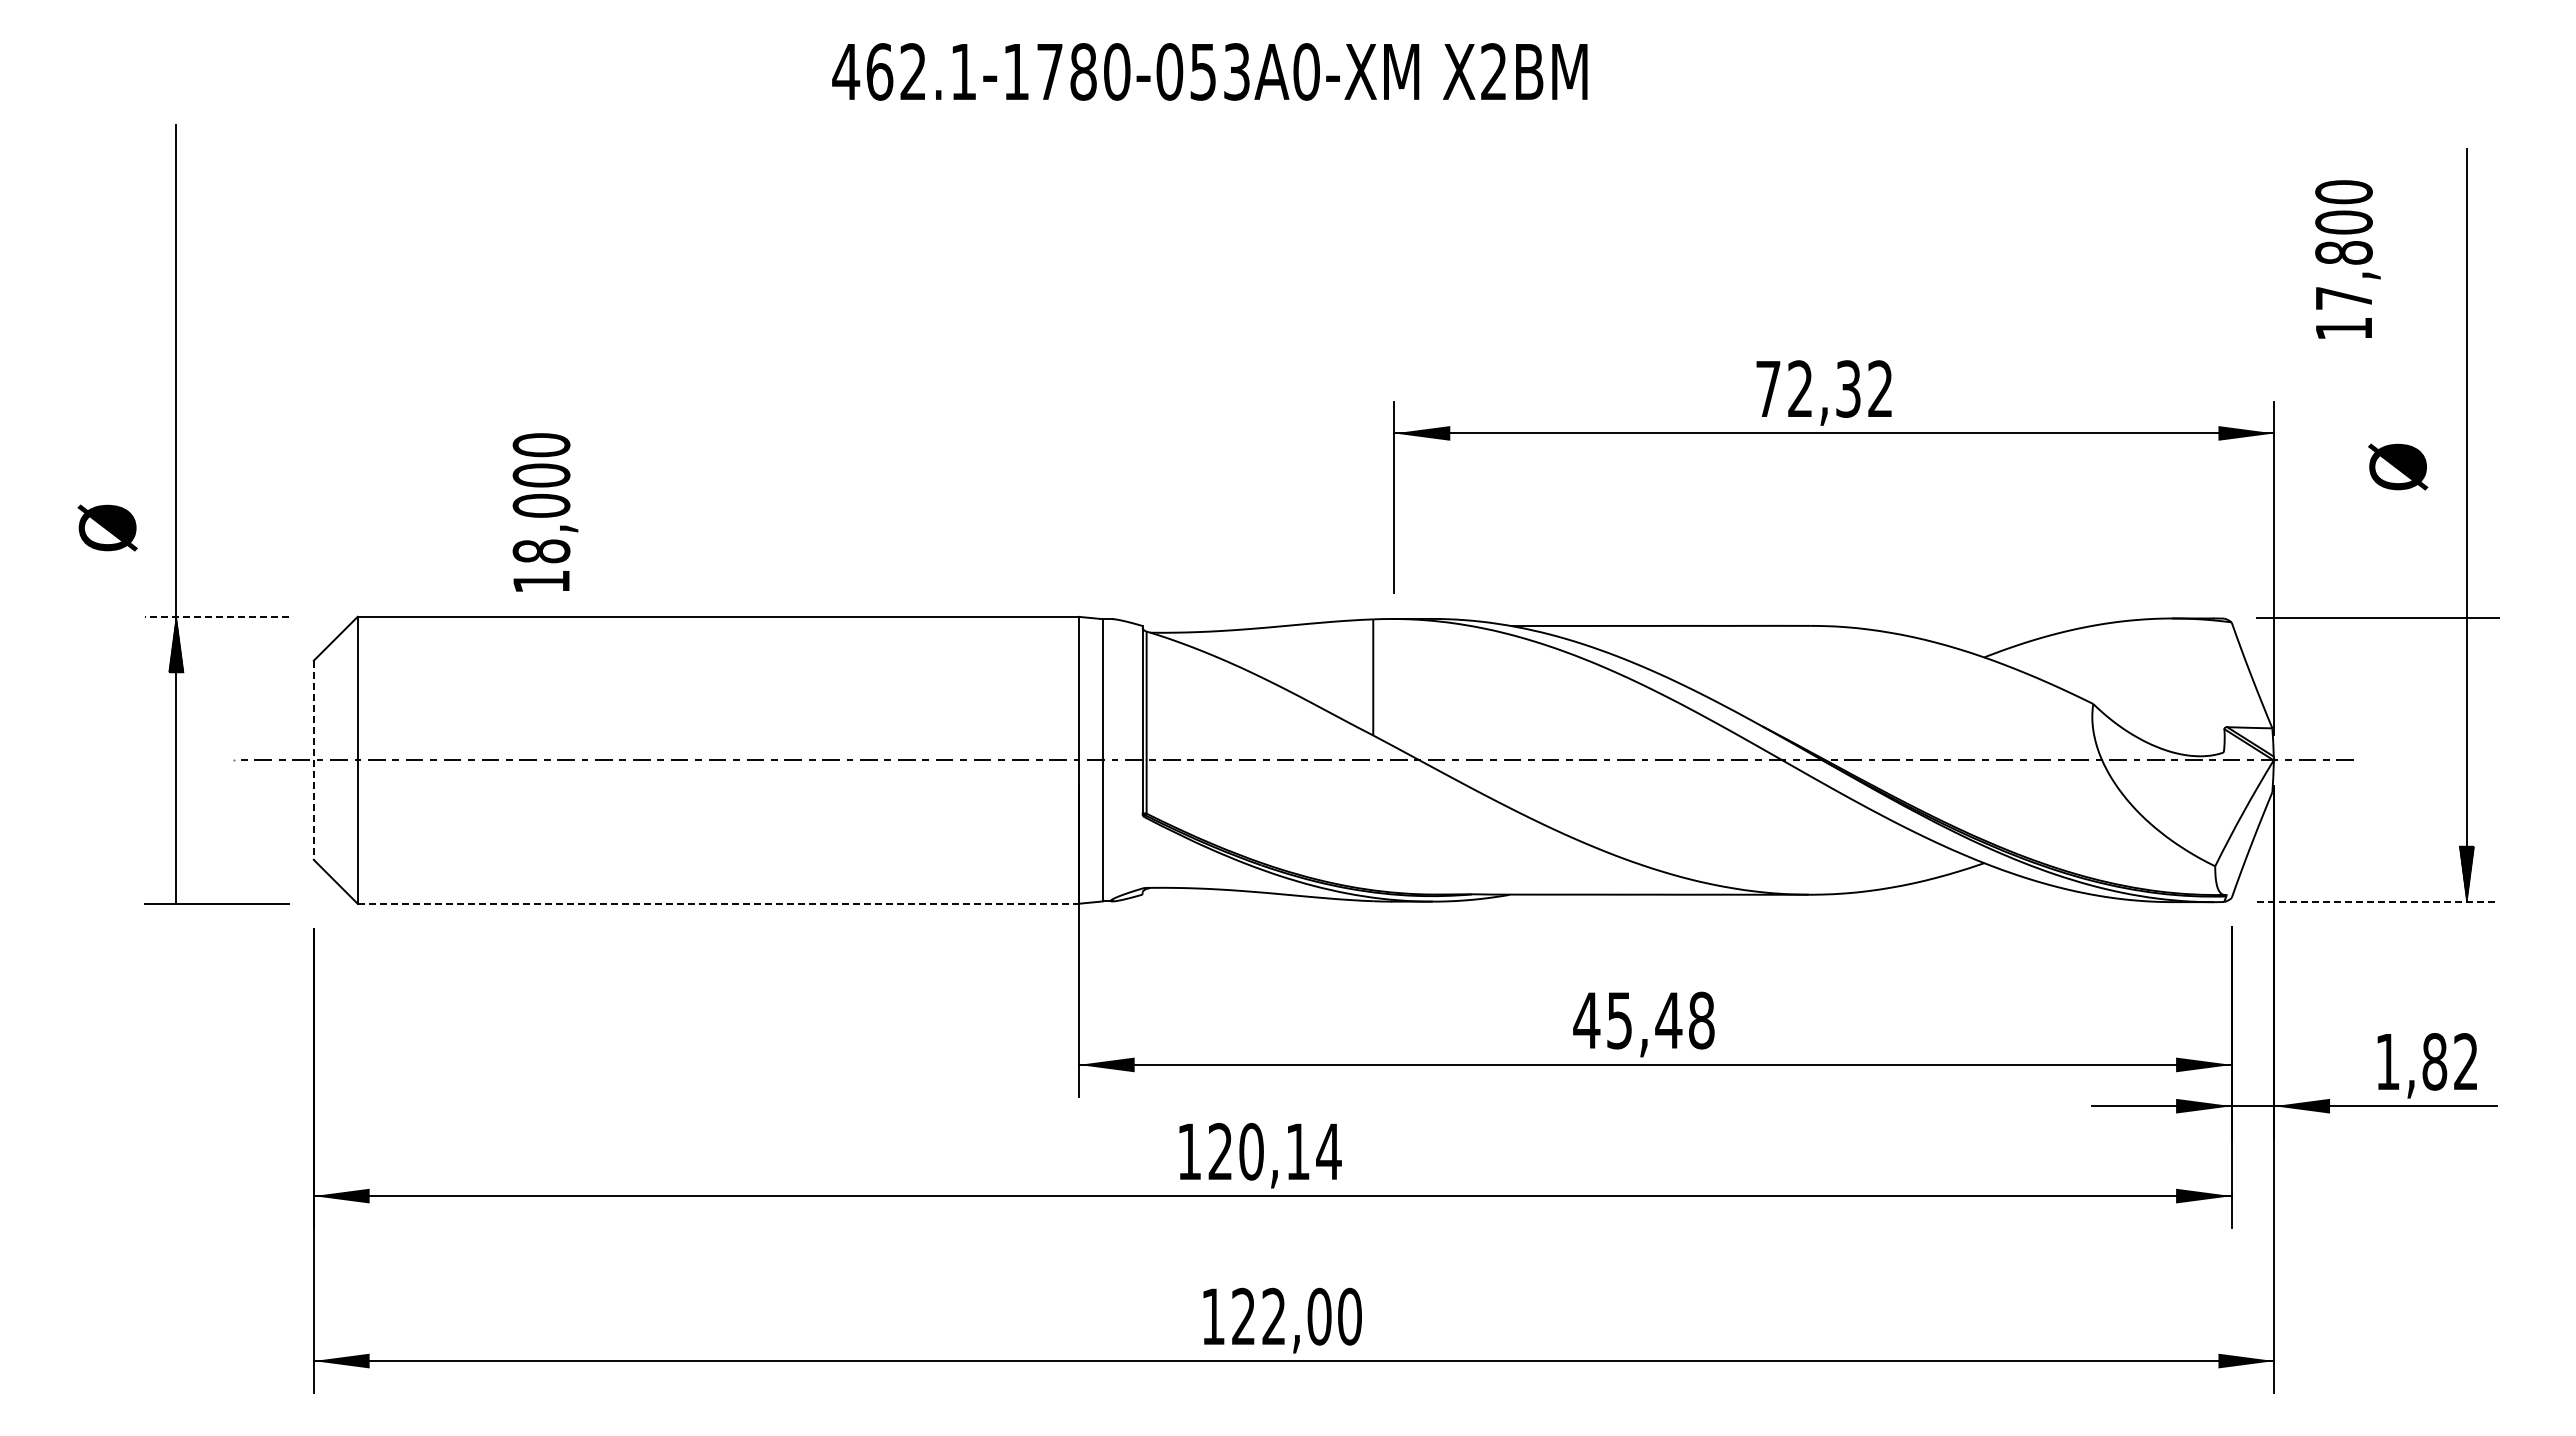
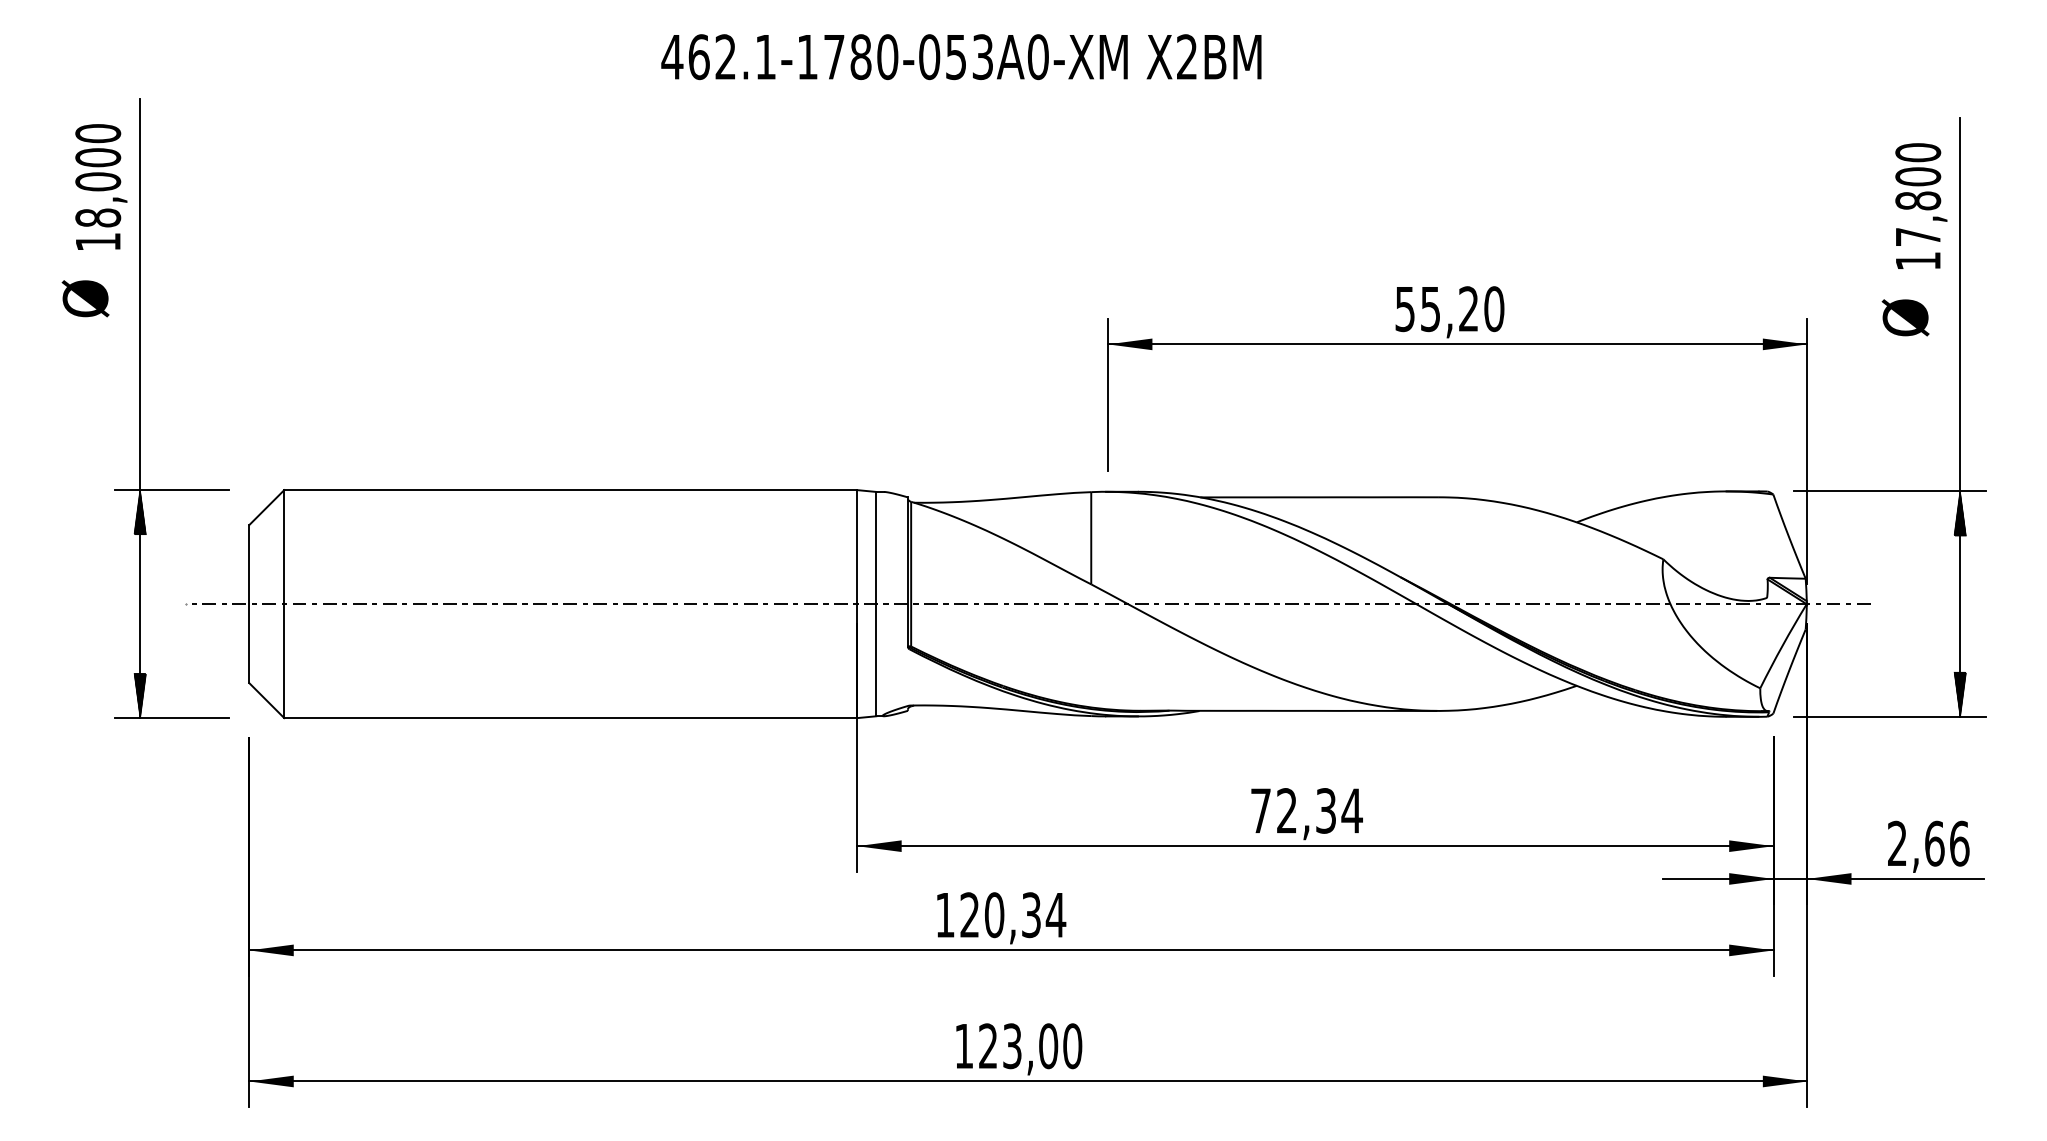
text: (2347, 259) -> (1921, 206), moved
text: (1824, 388) -> (1449, 308), 72,32 -> 55,20
text: (2398, 466) -> (1905, 317), moved
text: (545, 512) -> (101, 187), moved
text: (107, 527) -> (85, 298), moved
line: (216, 616) -> (172, 489), dashed -> solid
hatch: (2466, 646) -> (1959, 513), added
line: (313, 760) -> (249, 604), dashed -> solid
hatch: (176, 875) -> (140, 695), added
line: (2377, 902) -> (1889, 717), dashed -> solid
line: (718, 903) -> (570, 717), dashed -> solid
text: (1644, 1020) -> (1306, 810), 45,48 -> 72,34
text: (2427, 1061) -> (1928, 843), 1,82 -> 2,66
text: (1297, 1151) -> (1031, 914), 120,14 -> 120,34
text: (1273, 1316) -> (1011, 1046), 122,00 -> 123,00

